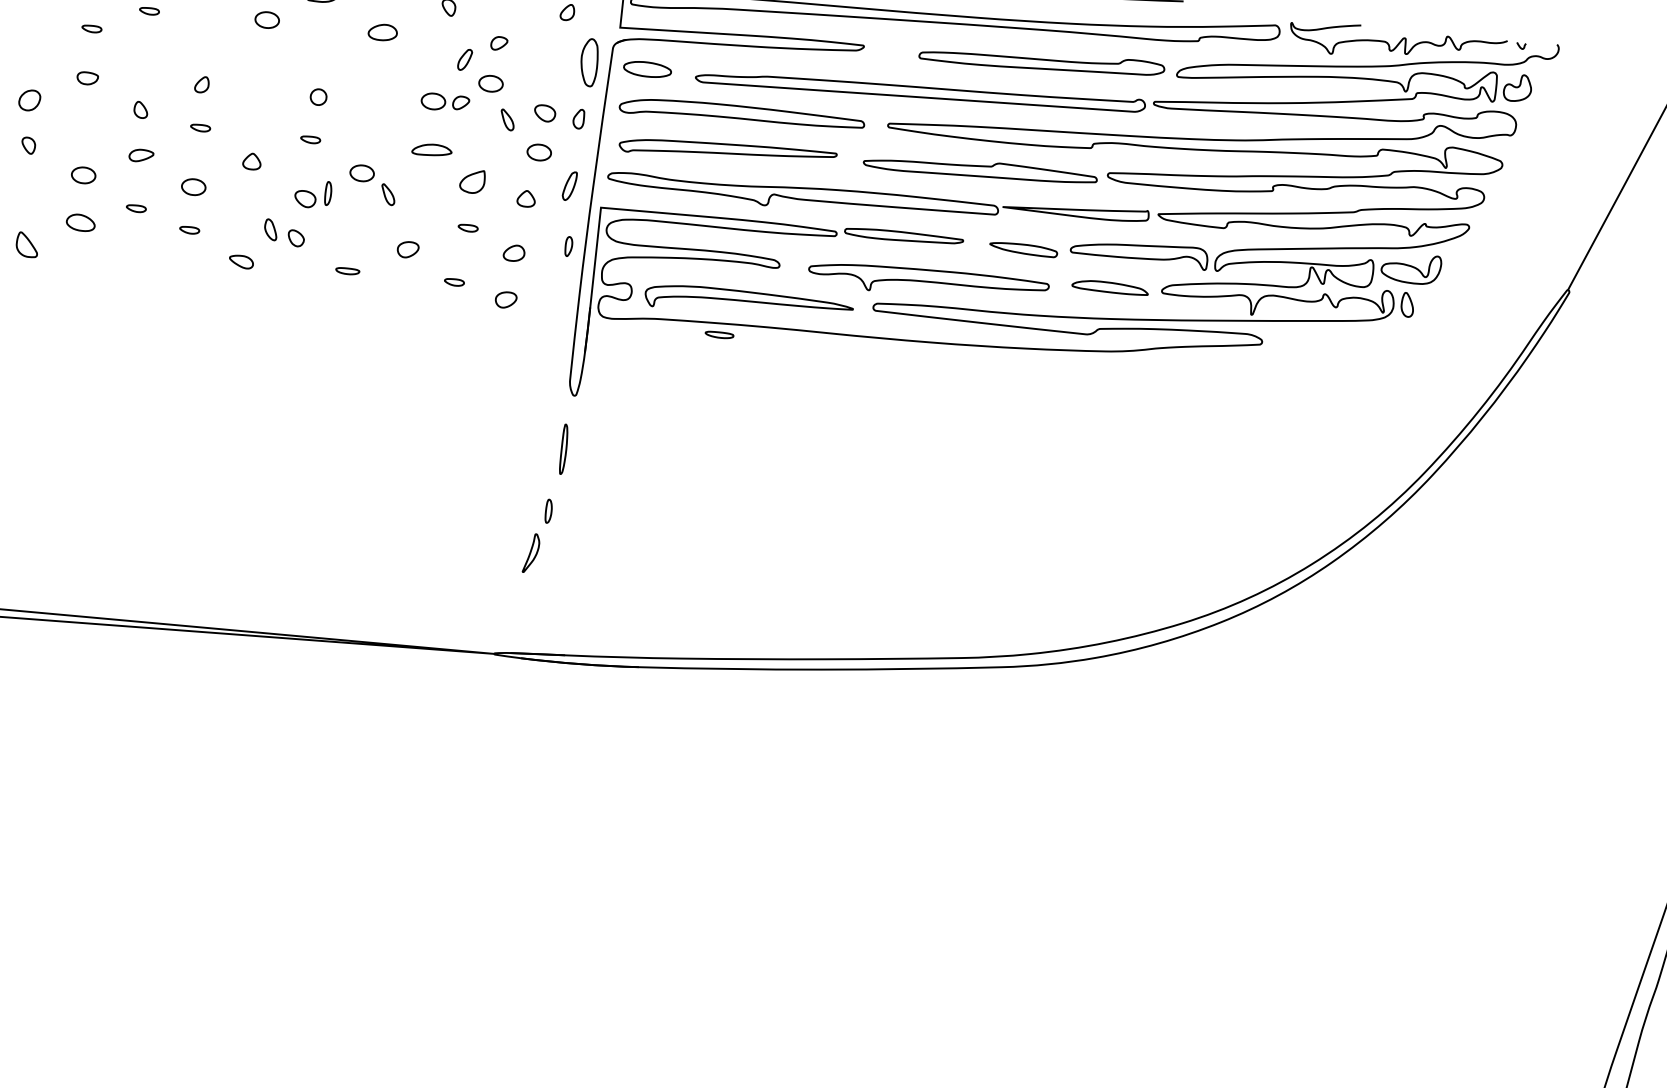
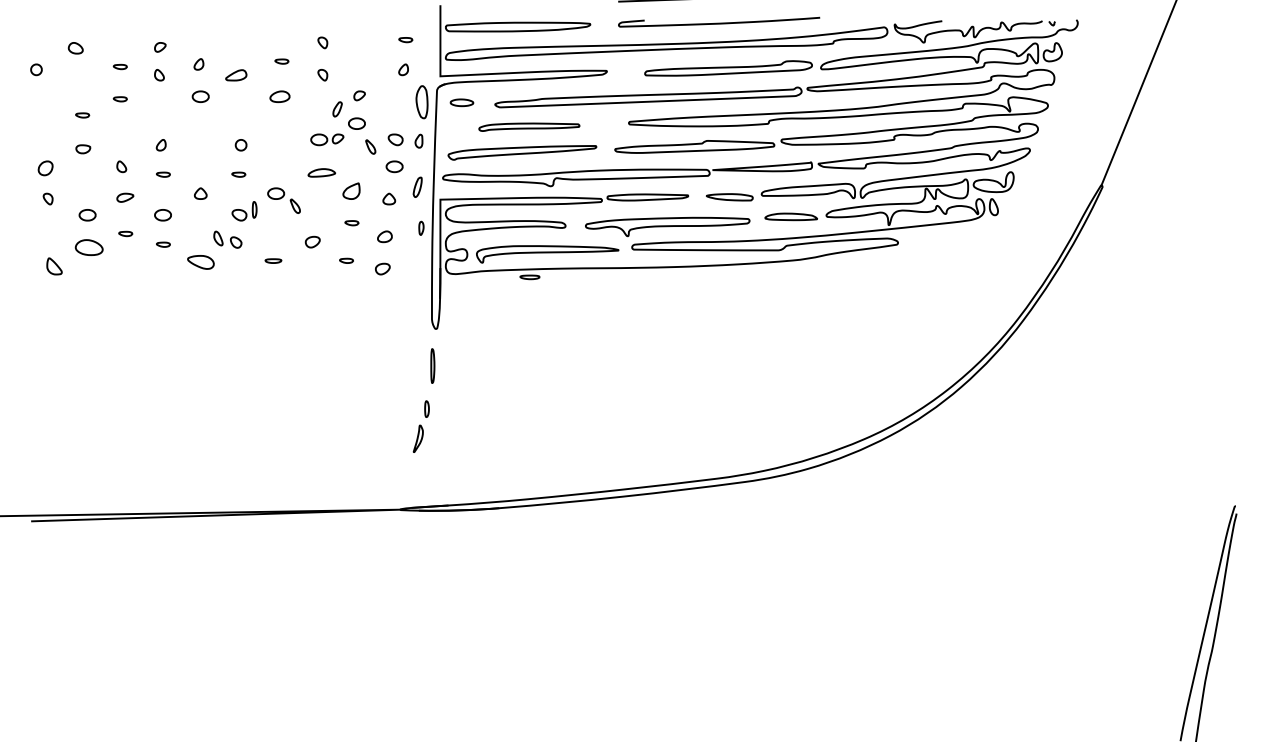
part: (646, 69) -> (461, 102), size x0.7
part: (742, 116) -> (529, 127), size x0.6
part: (79, 222) -> (88, 247), size x1.4
part: (241, 261) -> (200, 262), size x1.6

